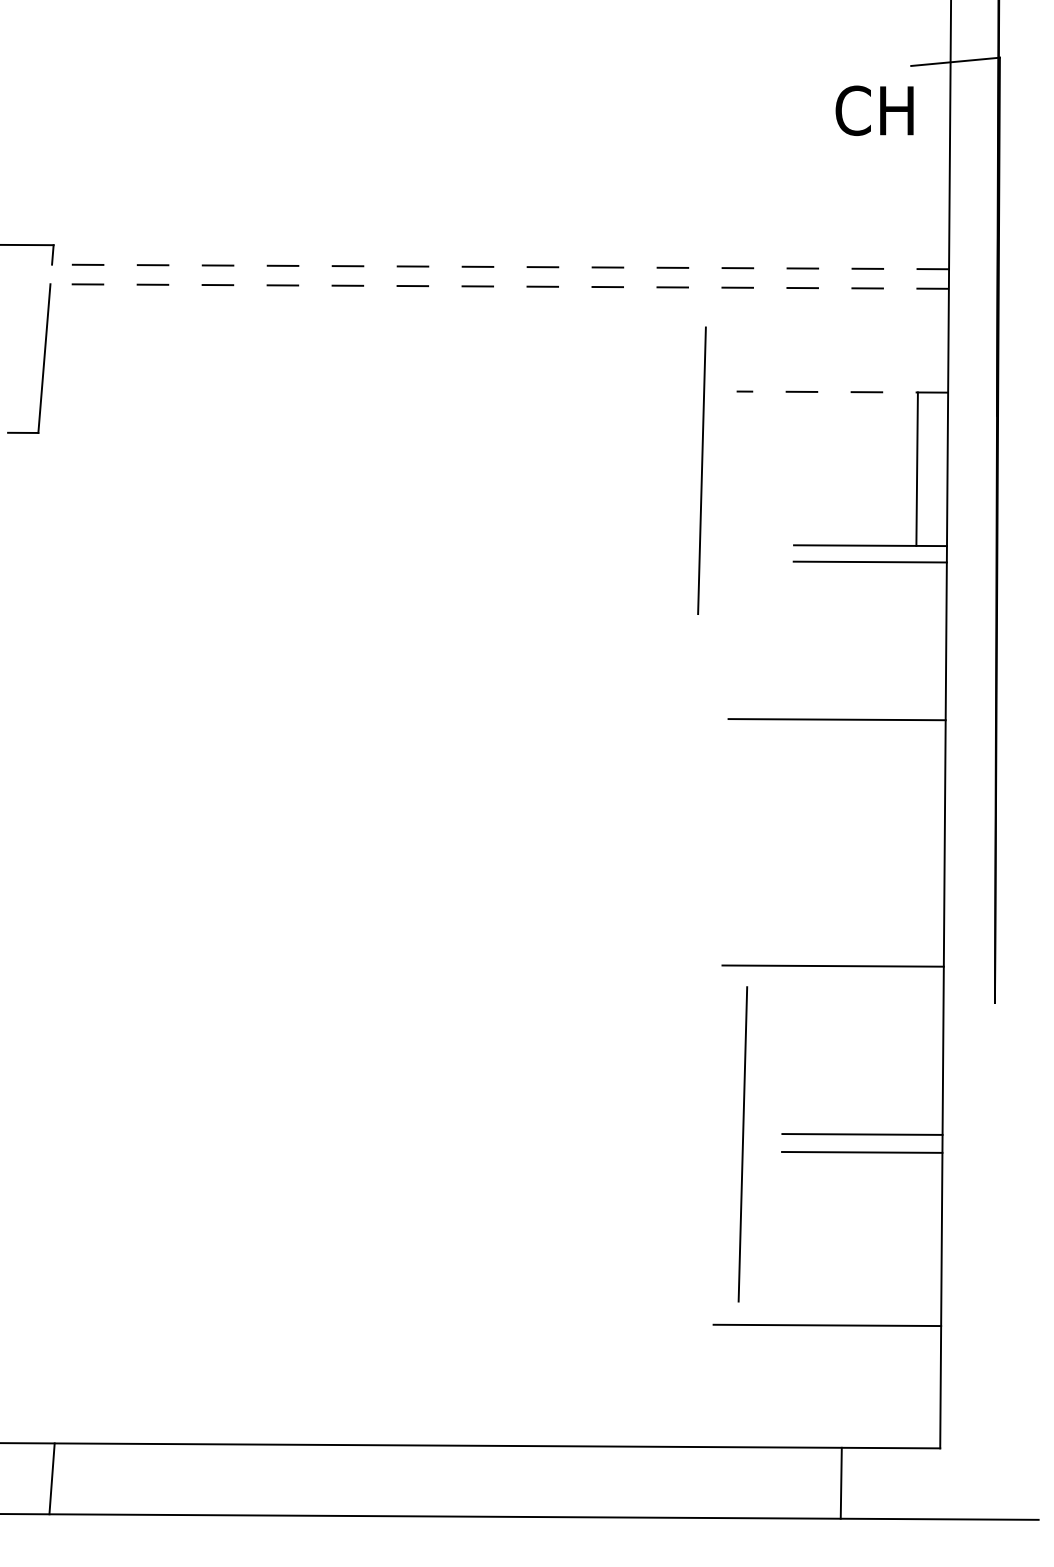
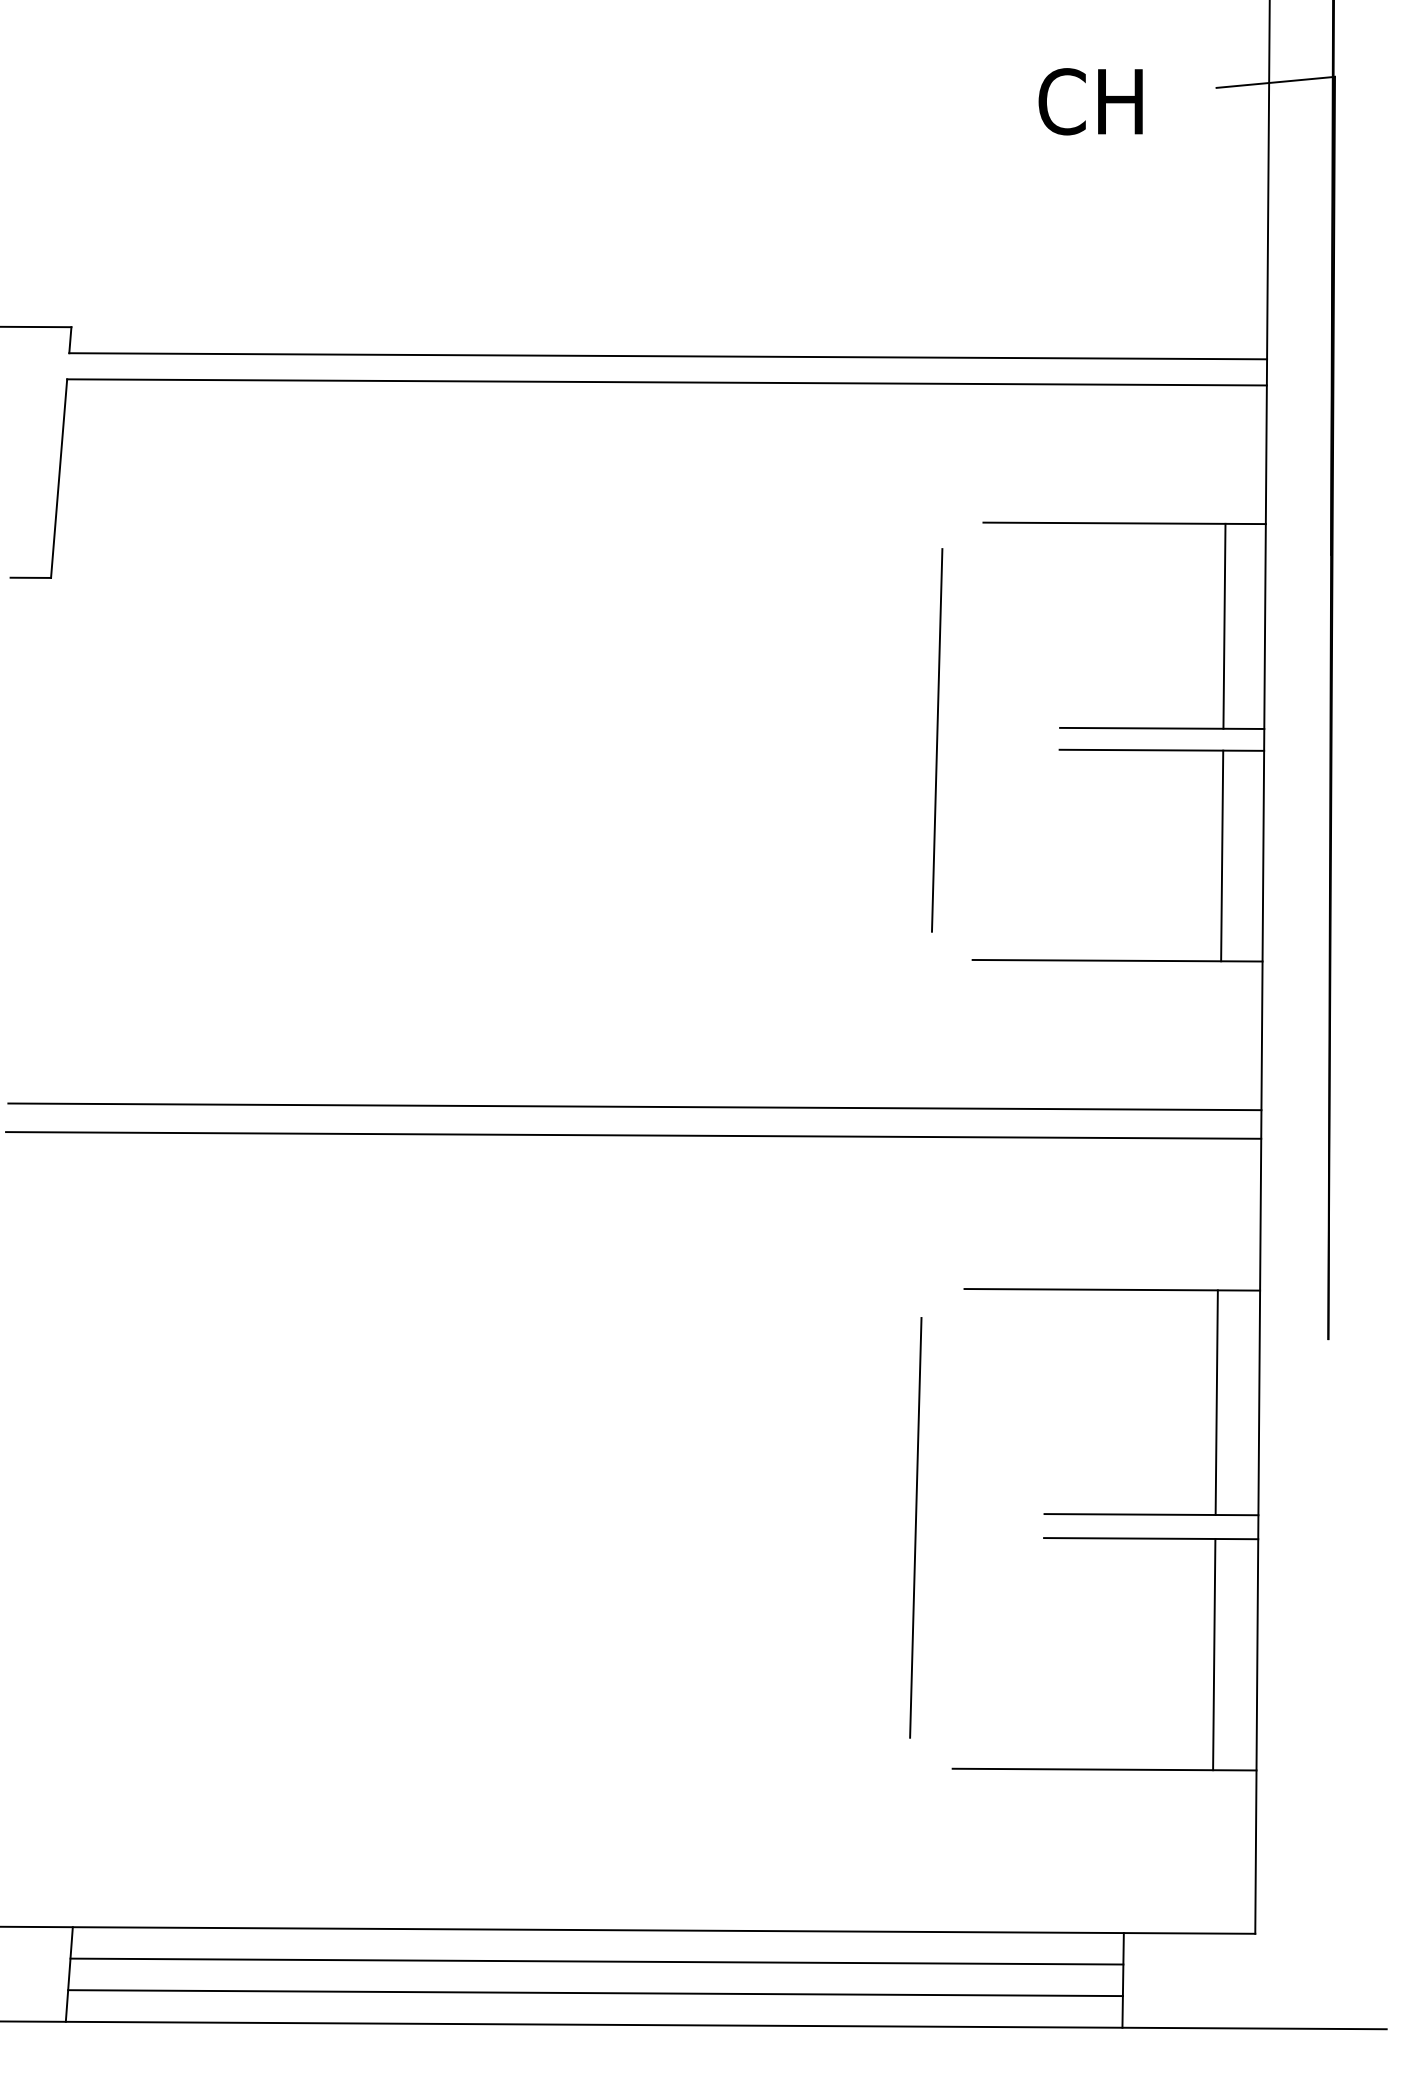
text: (874, 110) -> (1090, 101), moved
line: (500, 267) -> (668, 356), dashed -> solid
line: (500, 286) -> (667, 382), dashed -> solid
line: (842, 392) -> (1124, 523), dashed -> solid
line: (702, 470) -> (937, 740), moved
line: (915, 640) -> (1222, 855), added
line: (475, 828) -> (634, 1106), added
line: (474, 850) -> (633, 1135), added
line: (911, 1050) -> (1216, 1402), added
line: (742, 1144) -> (915, 1527), moved
line: (909, 1239) -> (1214, 1654), added
line: (446, 1469) -> (596, 1961), added
line: (446, 1493) -> (595, 1993), added

